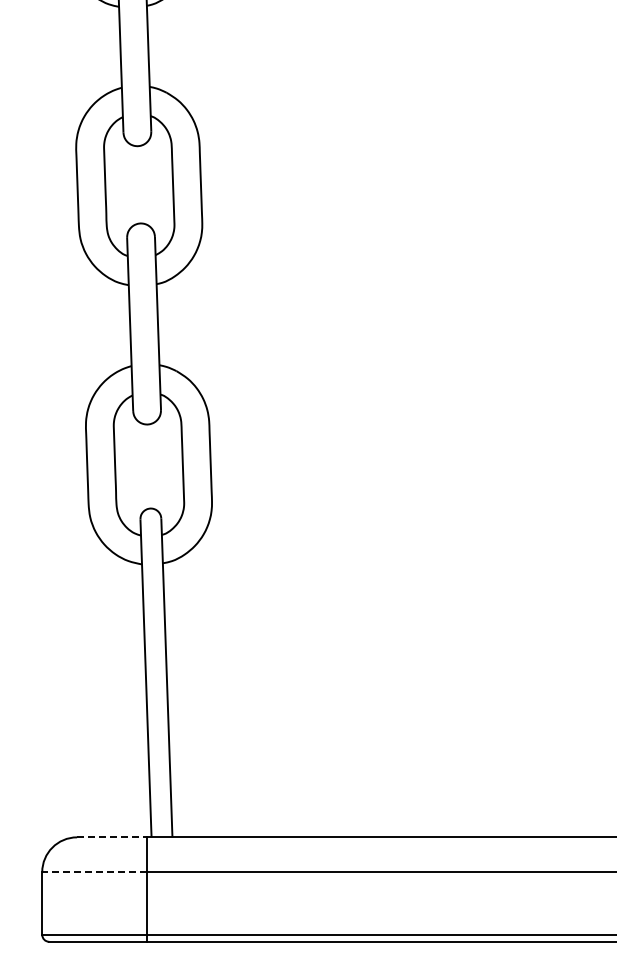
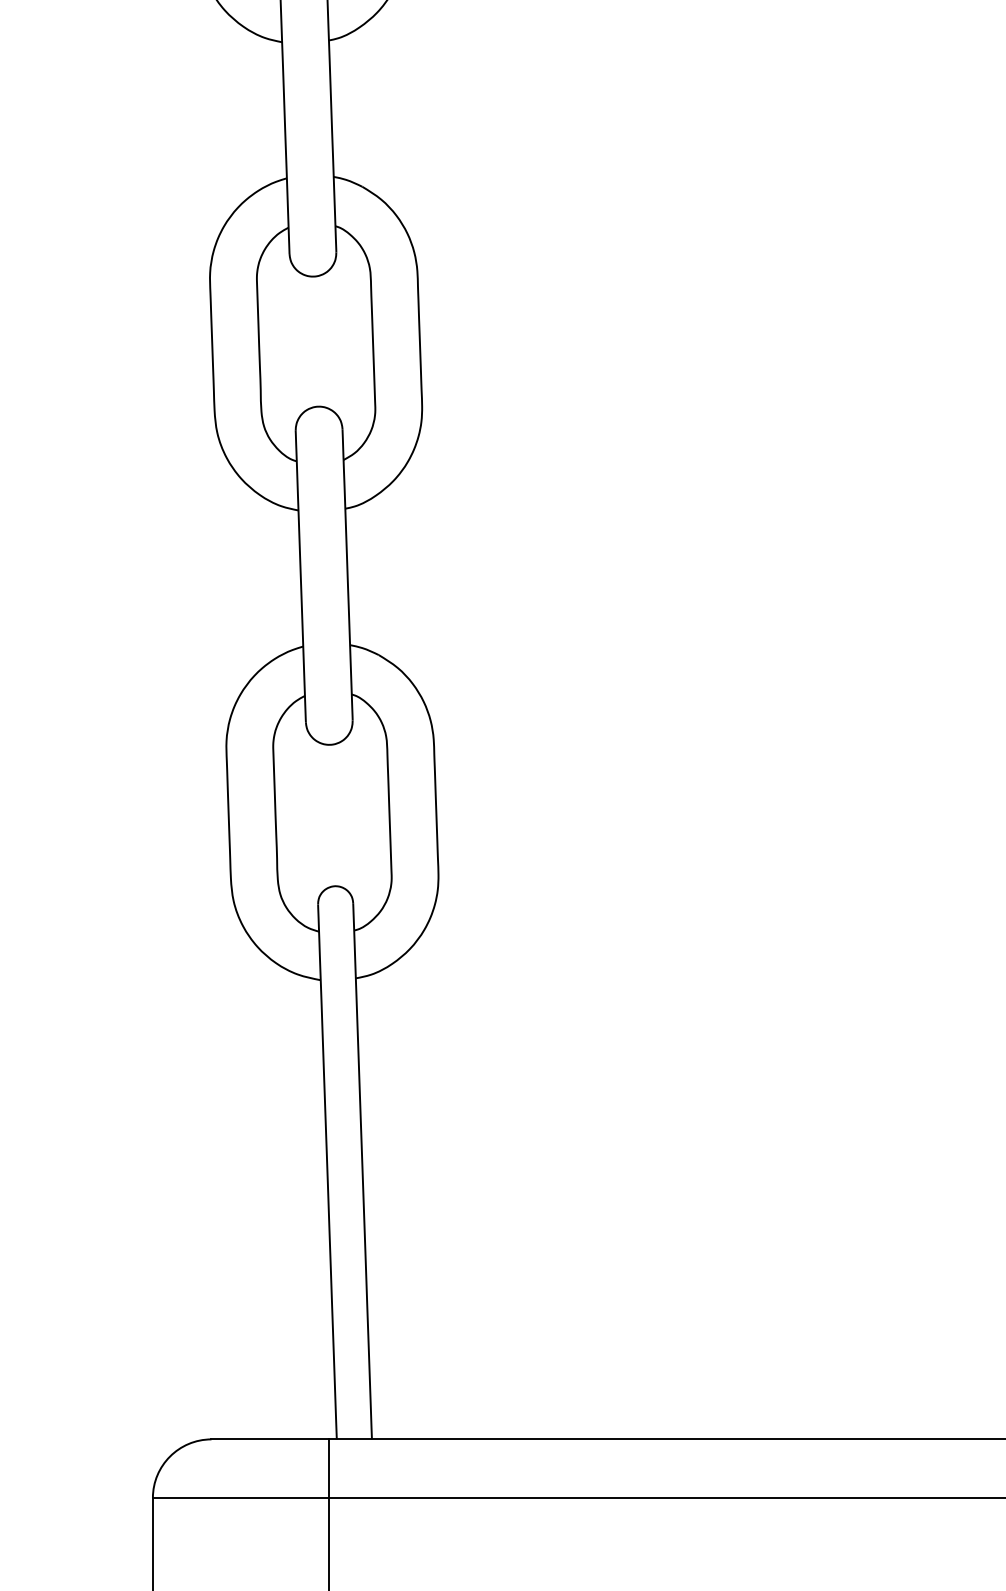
line: (111, 837) -> (269, 1439), dashed -> solid
line: (93, 872) -> (239, 1498), dashed -> solid

